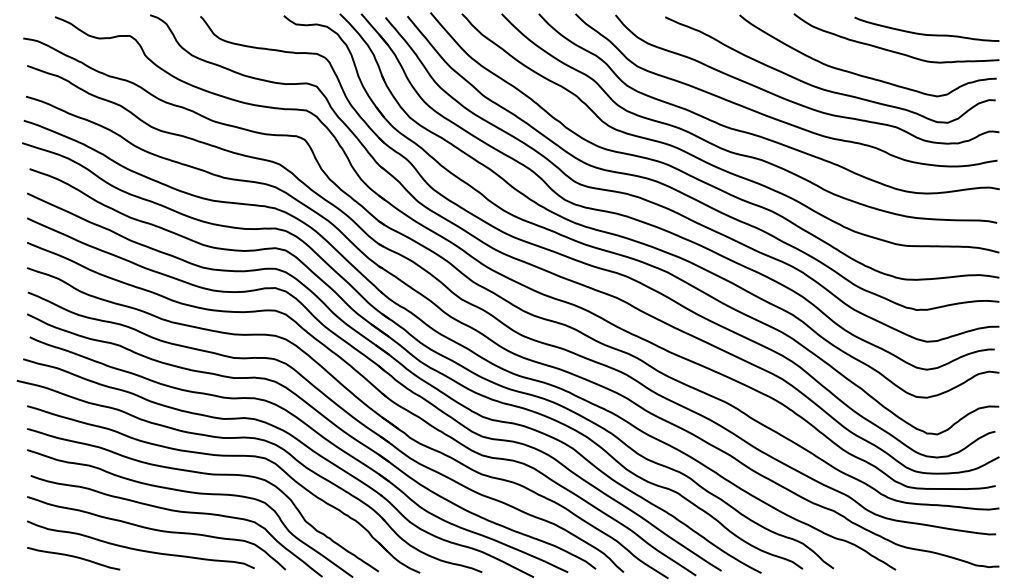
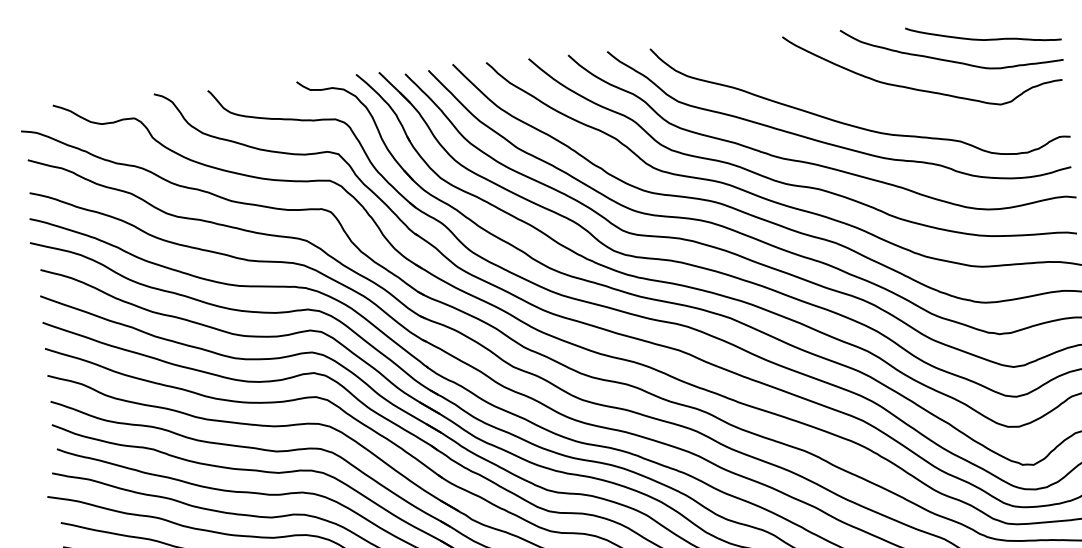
curve: (827, 89) -> (883, 107), removed

